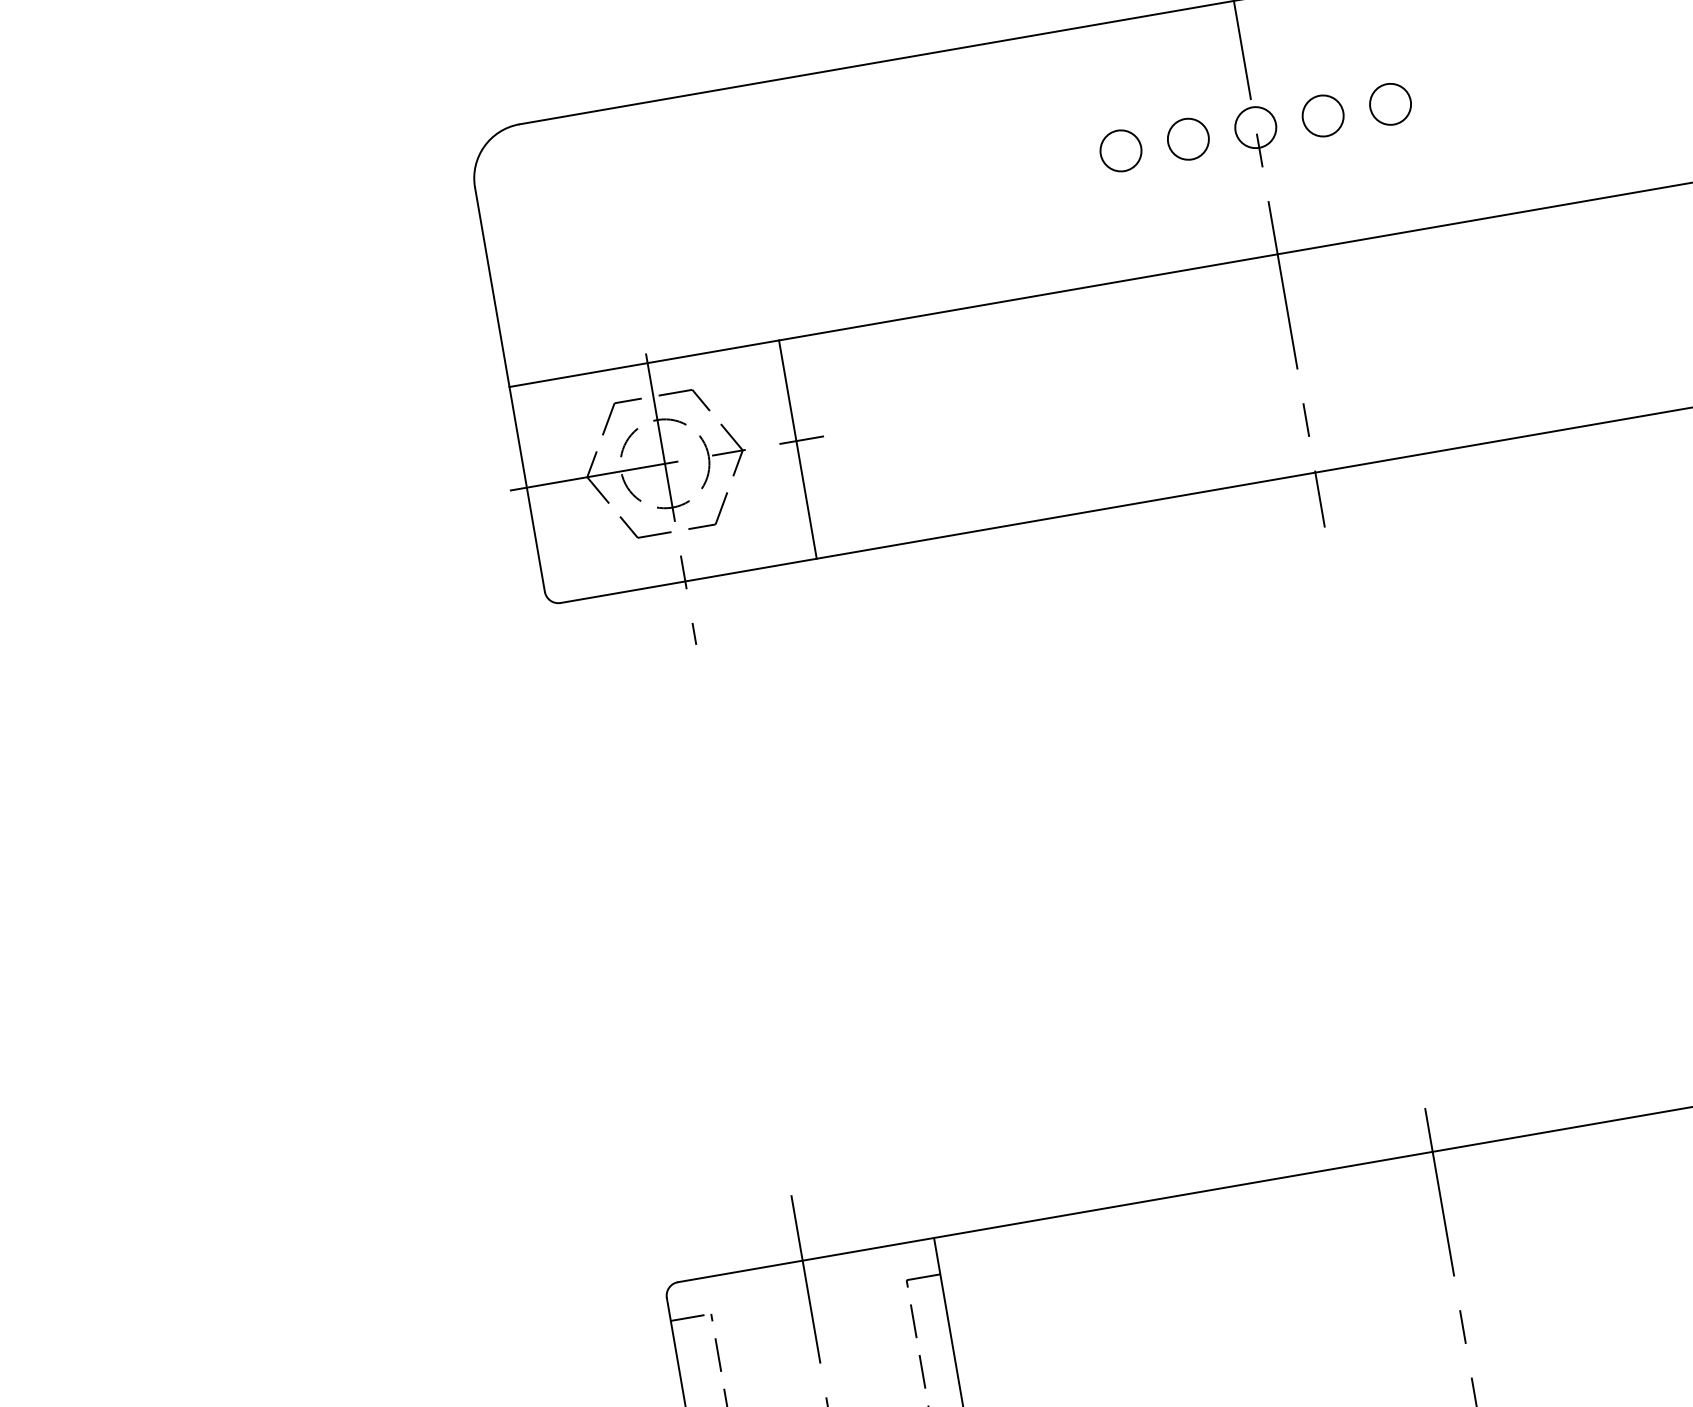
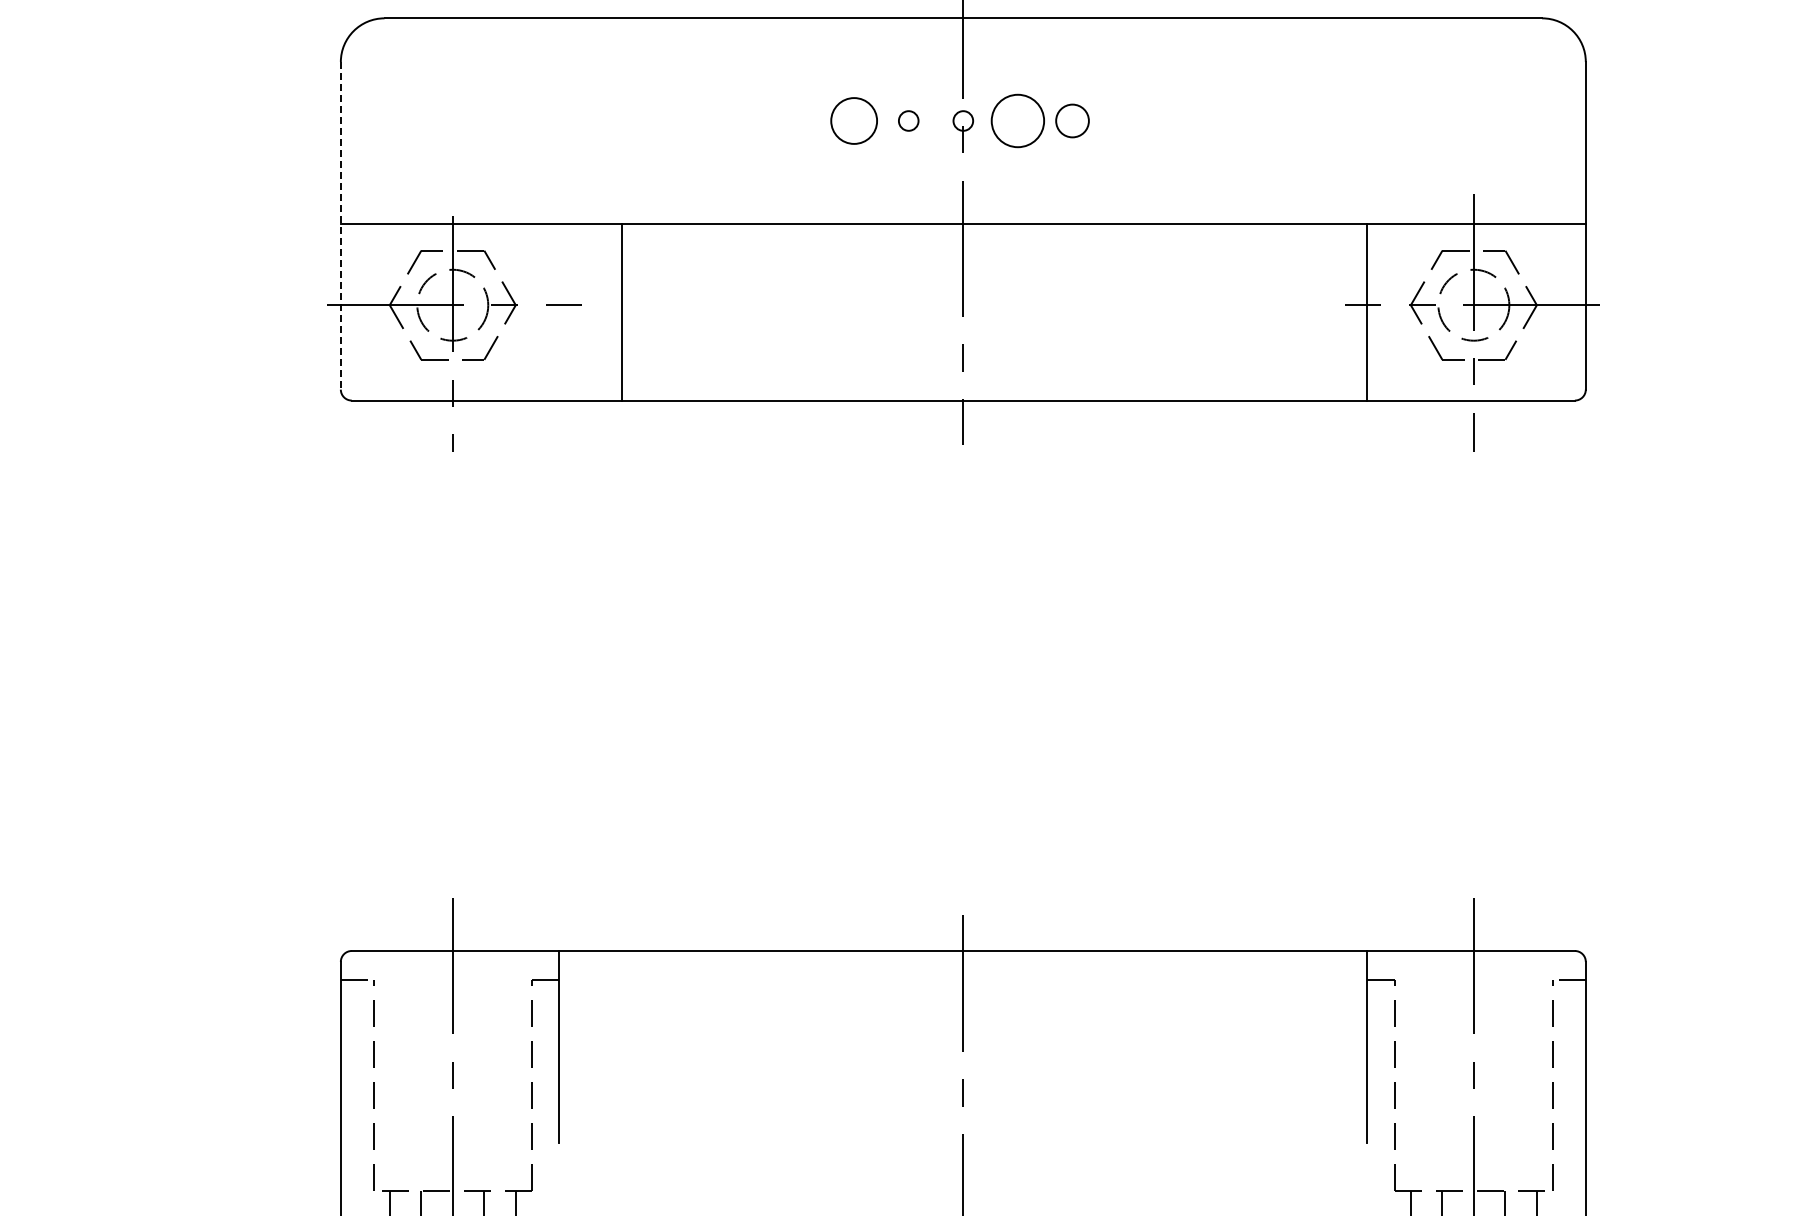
circle: (1322, 115) -> (1017, 120), size x1.6
circle: (1254, 127) -> (962, 120), size x0.6
circle: (1188, 138) -> (908, 120), size x0.6
circle: (1120, 150) -> (853, 120), size x1.4
line: (509, 389) -> (340, 225), solid -> dashed
line: (798, 448) -> (622, 311), moved

